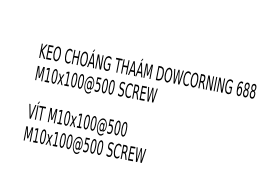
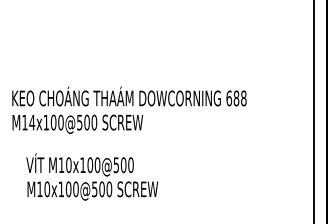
text: (54, 76) -> (32, 122), M10x100@500 -> M14x100@500
text: (85, 132) -> (91, 176), moved

